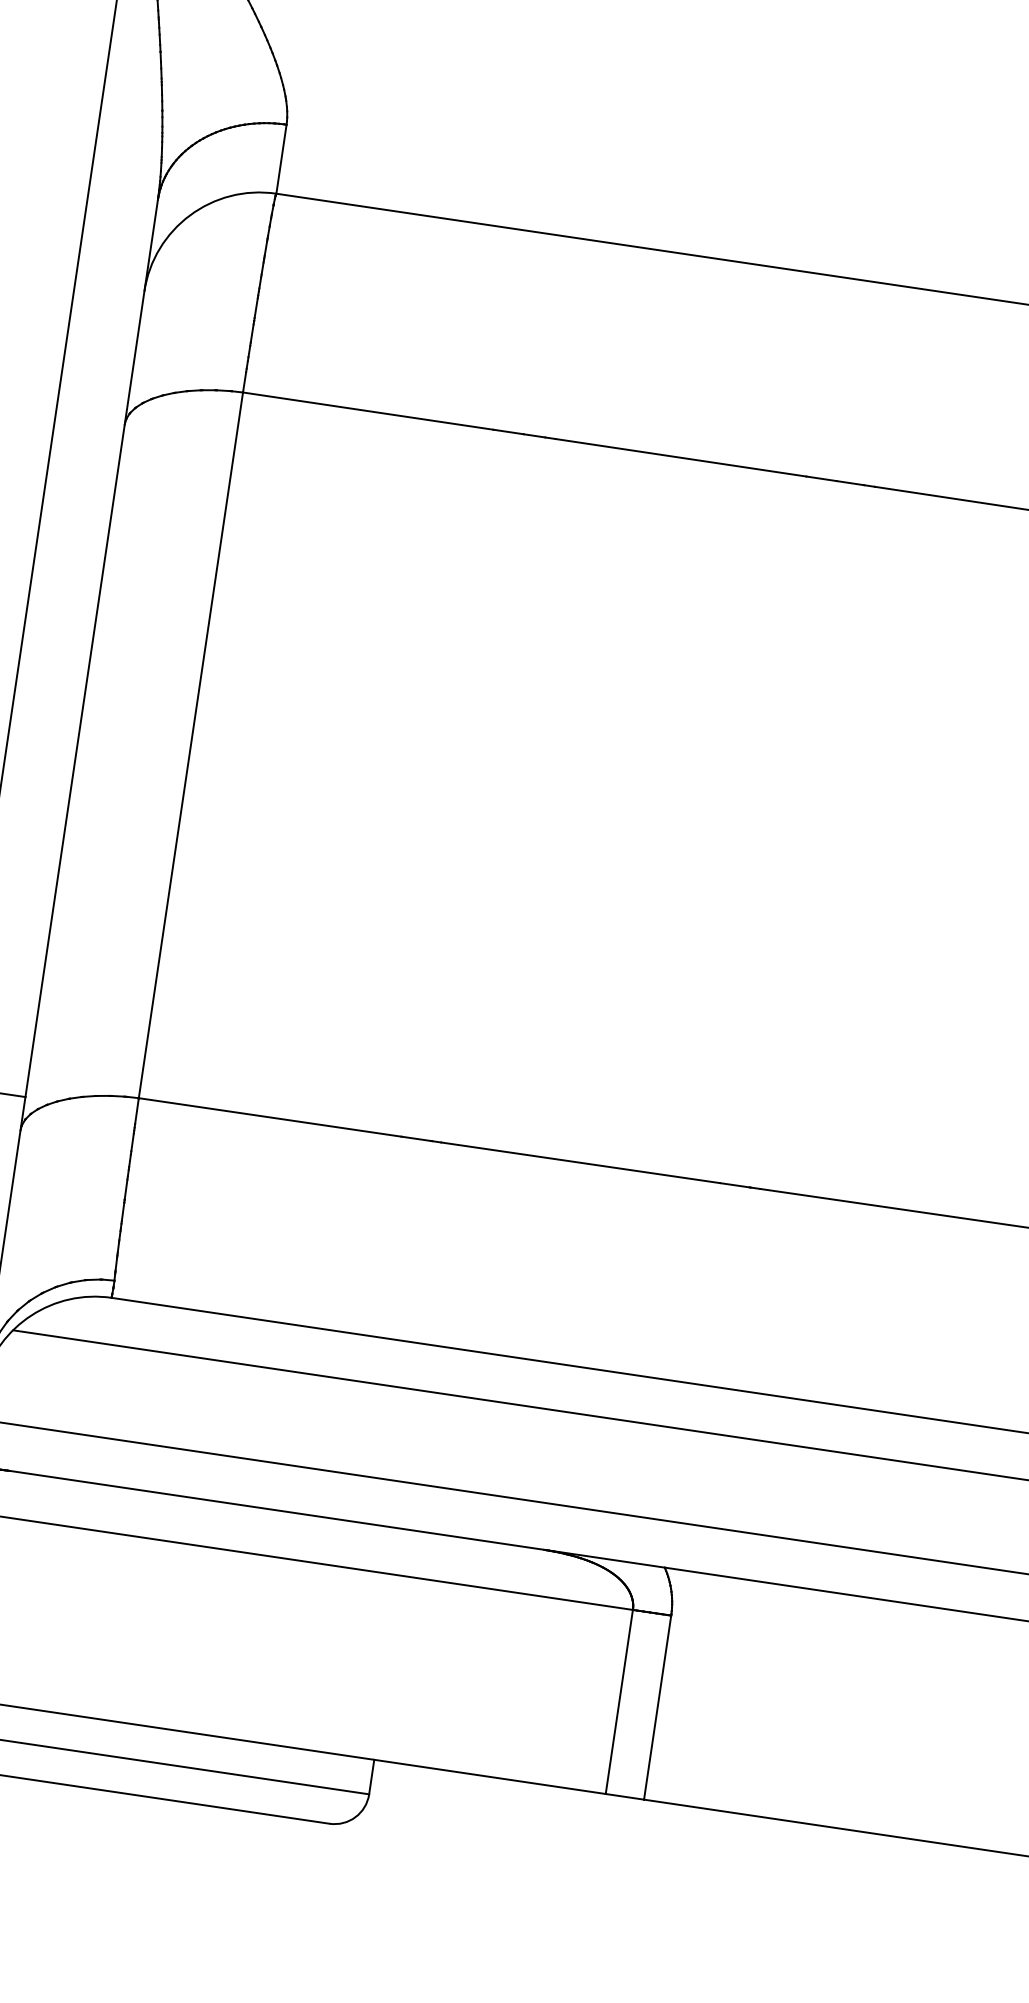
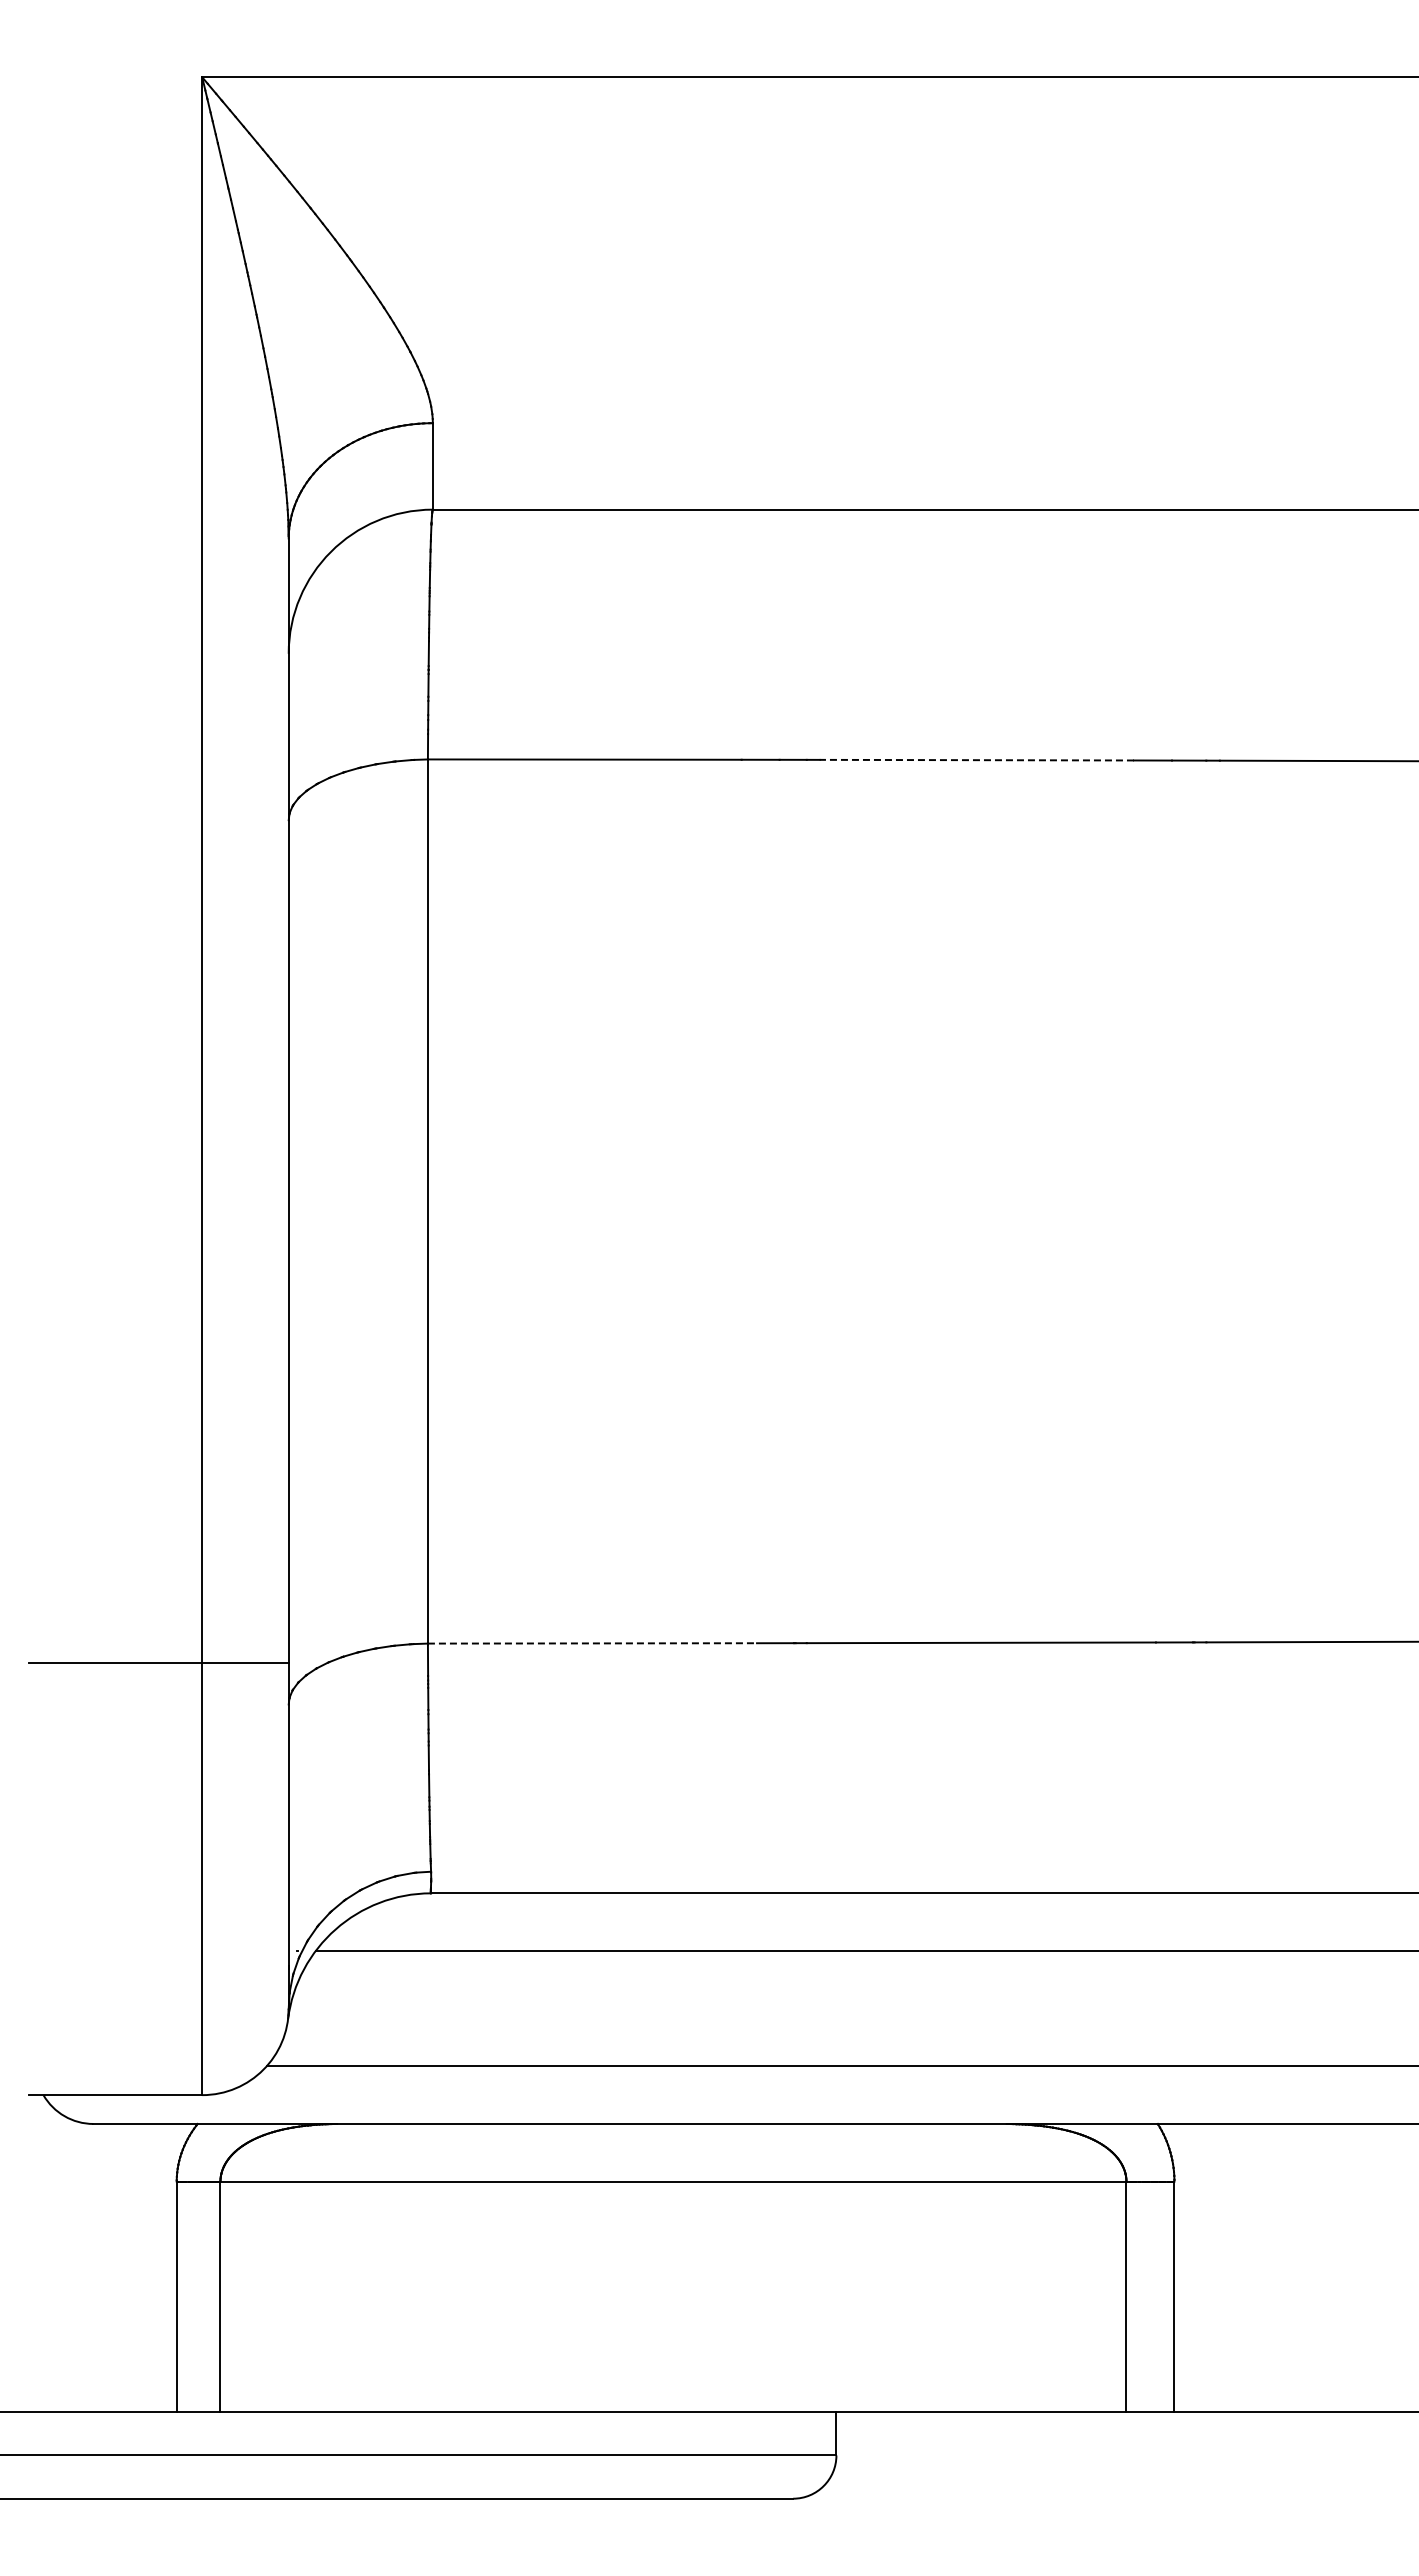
line: (680, 458) -> (976, 760), solid -> dashed
line: (270, 1117) -> (592, 1643), solid -> dashed

